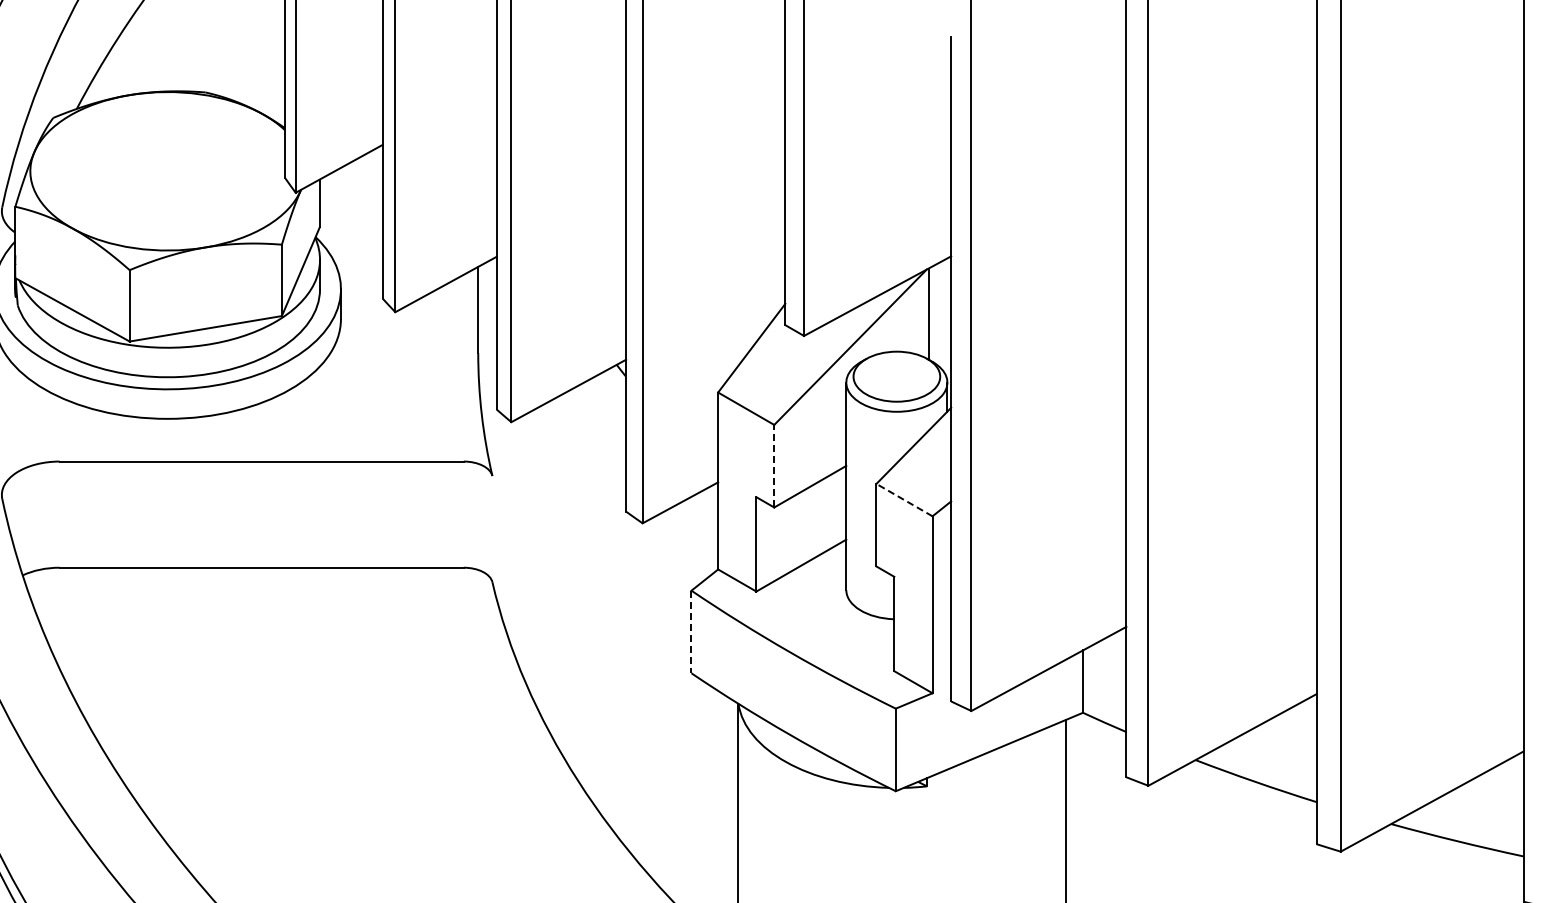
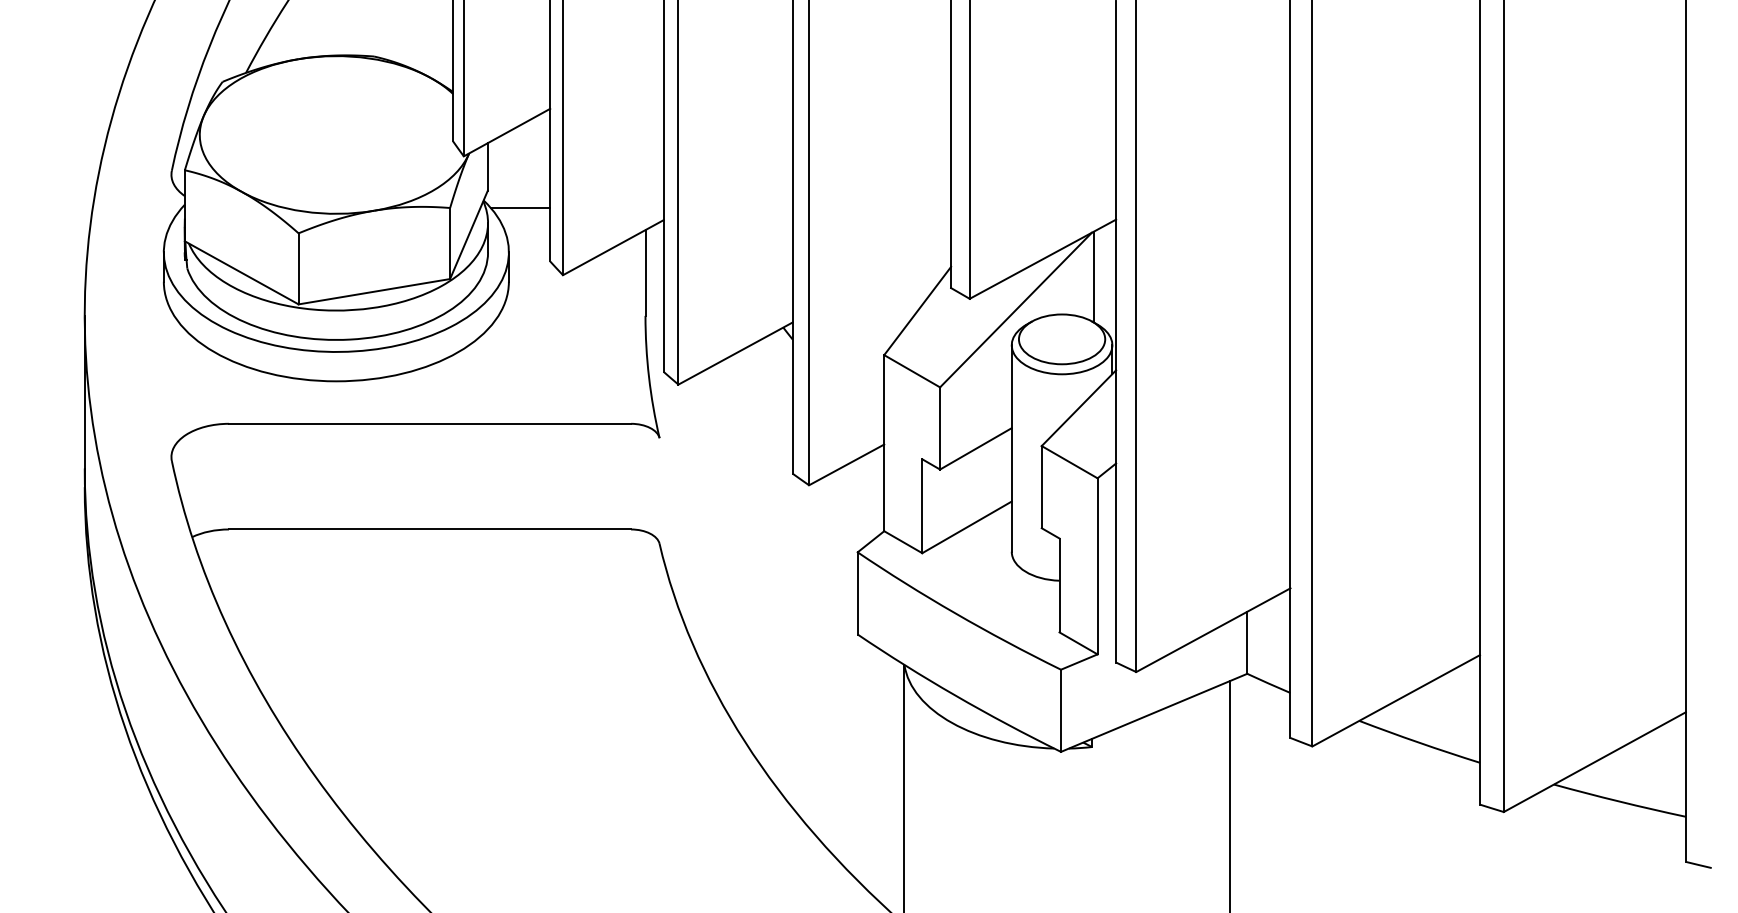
line: (352, 245) -> (520, 208), added
line: (774, 465) -> (940, 427), dashed -> solid
line: (904, 499) -> (1069, 461), dashed -> solid
line: (691, 632) -> (857, 593), dashed -> solid

